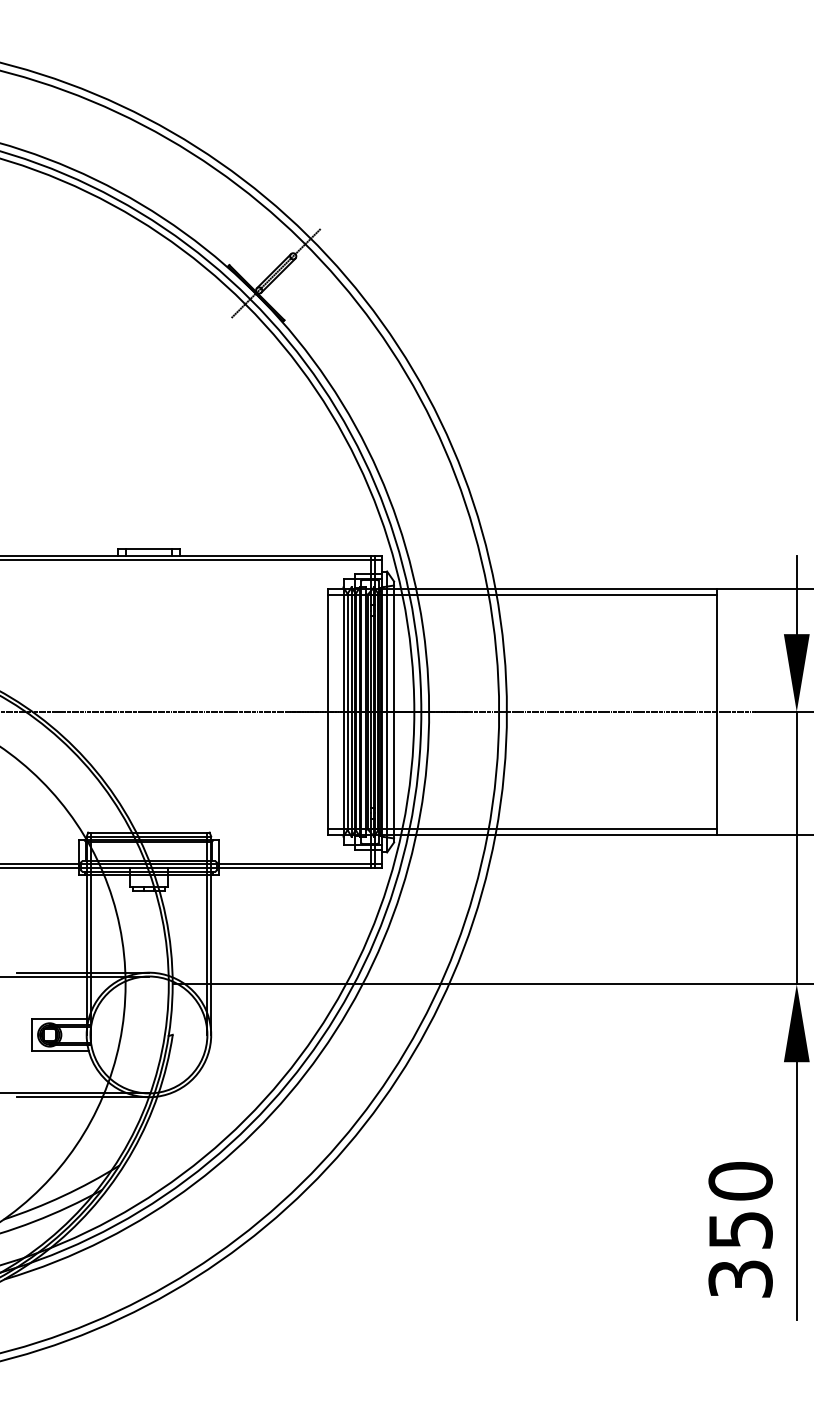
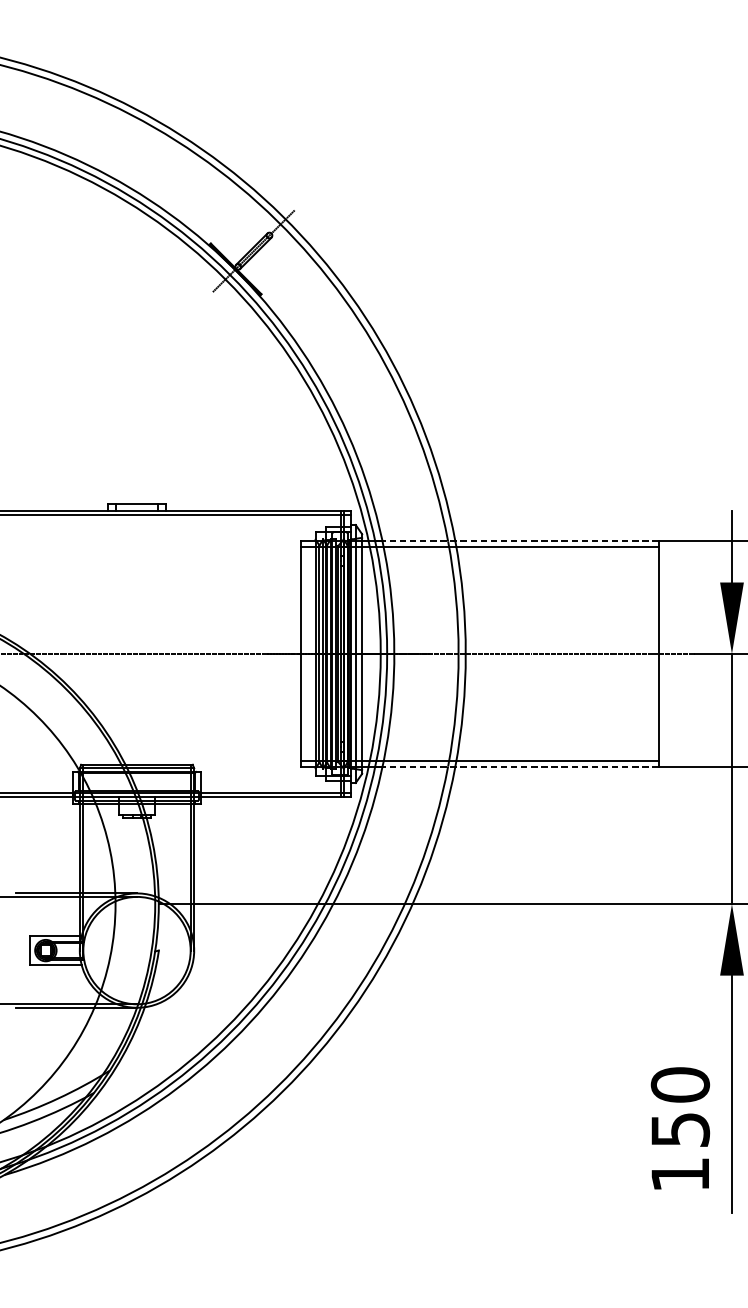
line: (566, 589) -> (520, 541), solid -> dashed
line: (566, 834) -> (520, 766), solid -> dashed
text: (740, 1278) -> (680, 1174), 350 -> 150

